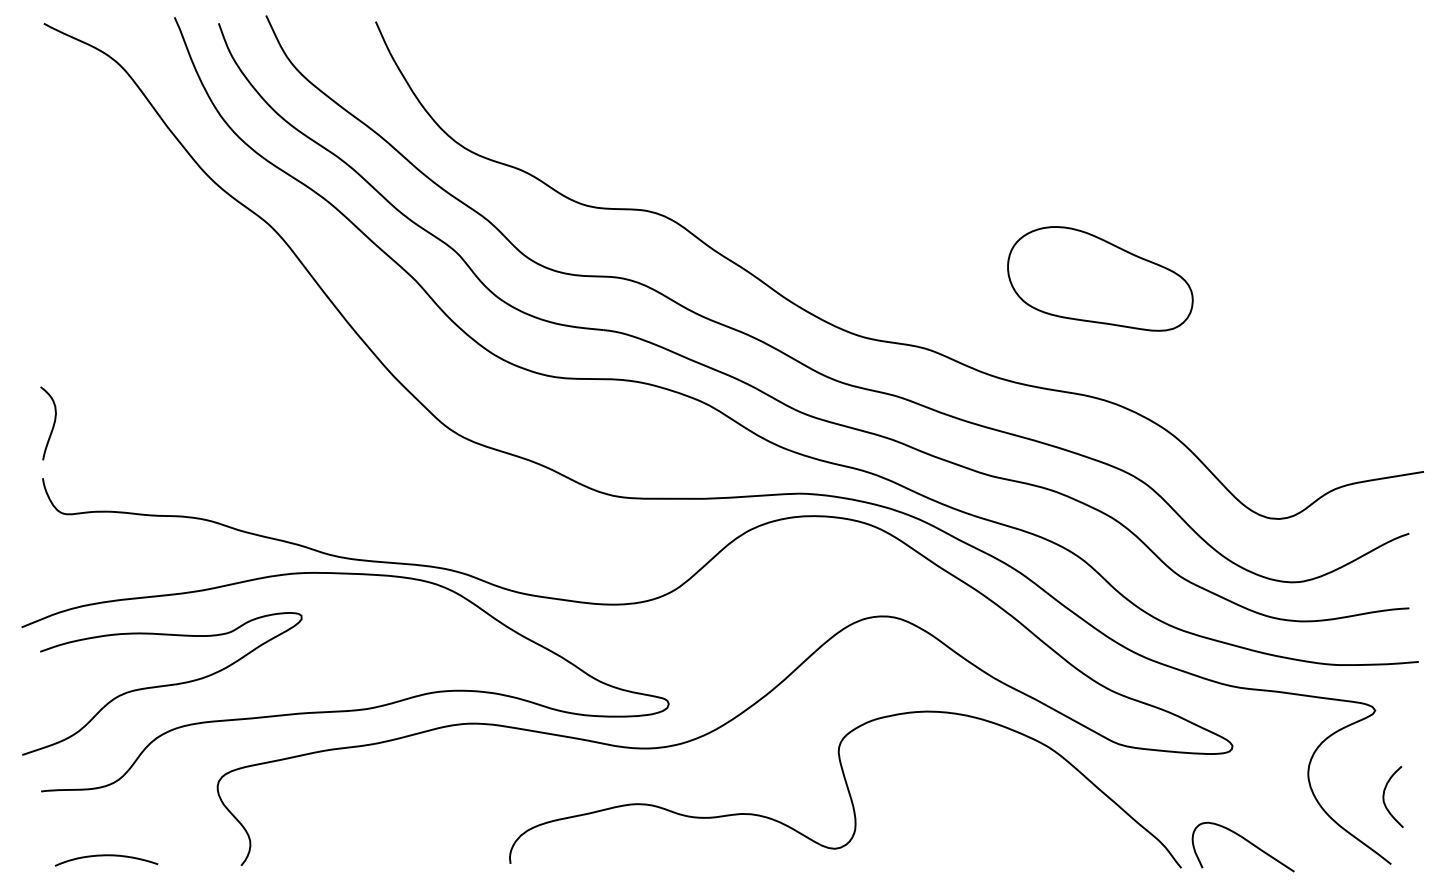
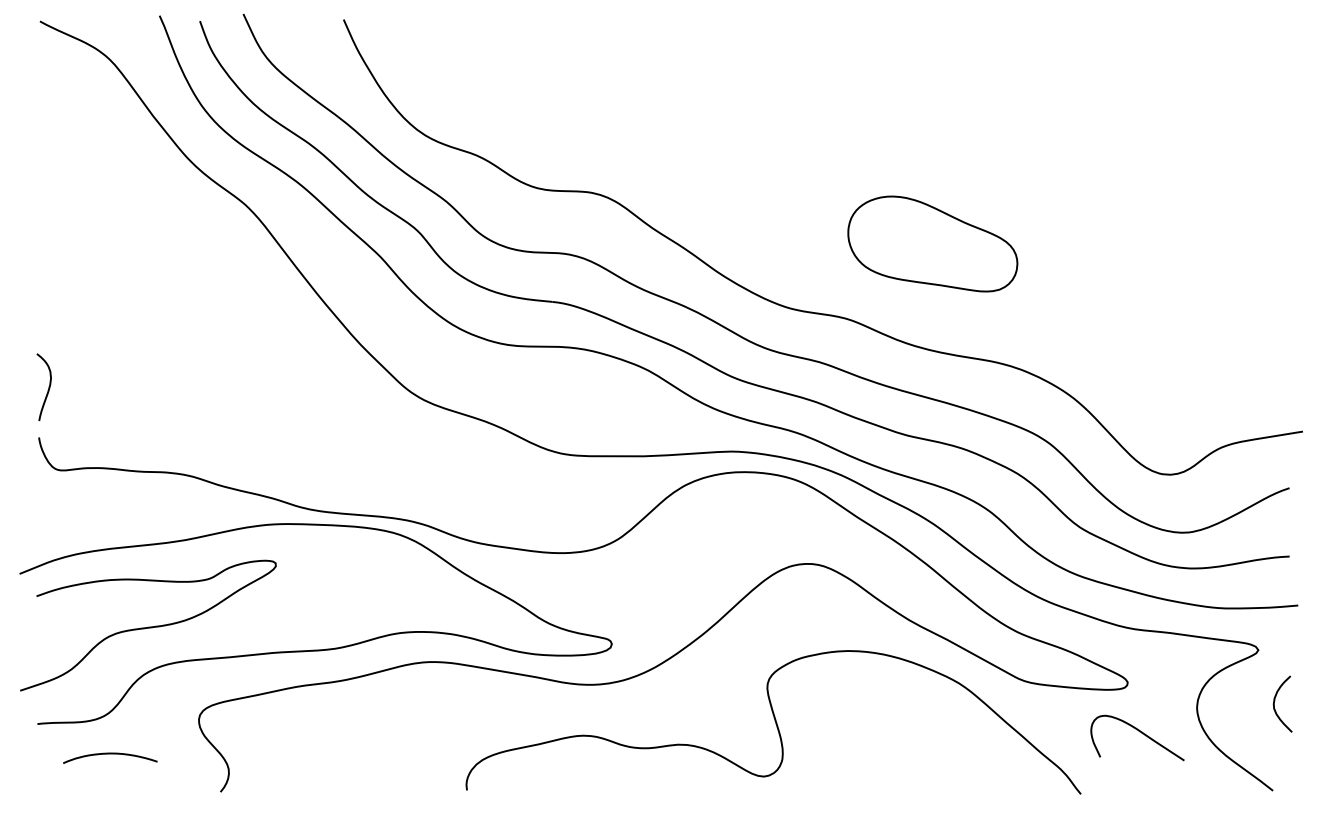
part: (1100, 278) -> (932, 243), moved
curve: (1385, 794) -> (1275, 701), moved
curve: (1245, 841) -> (1139, 732), moved
curve: (106, 856) -> (110, 754), moved

